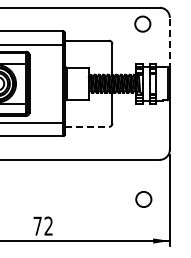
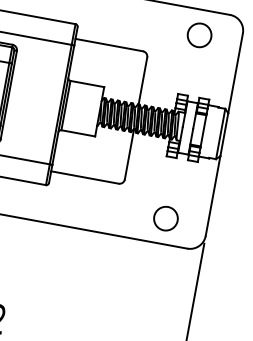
line: (169, 43) -> (235, 72), dashed -> solid
line: (87, 126) -> (85, 176), dashed -> solid
circle: (143, 199) -> (165, 218), moved

